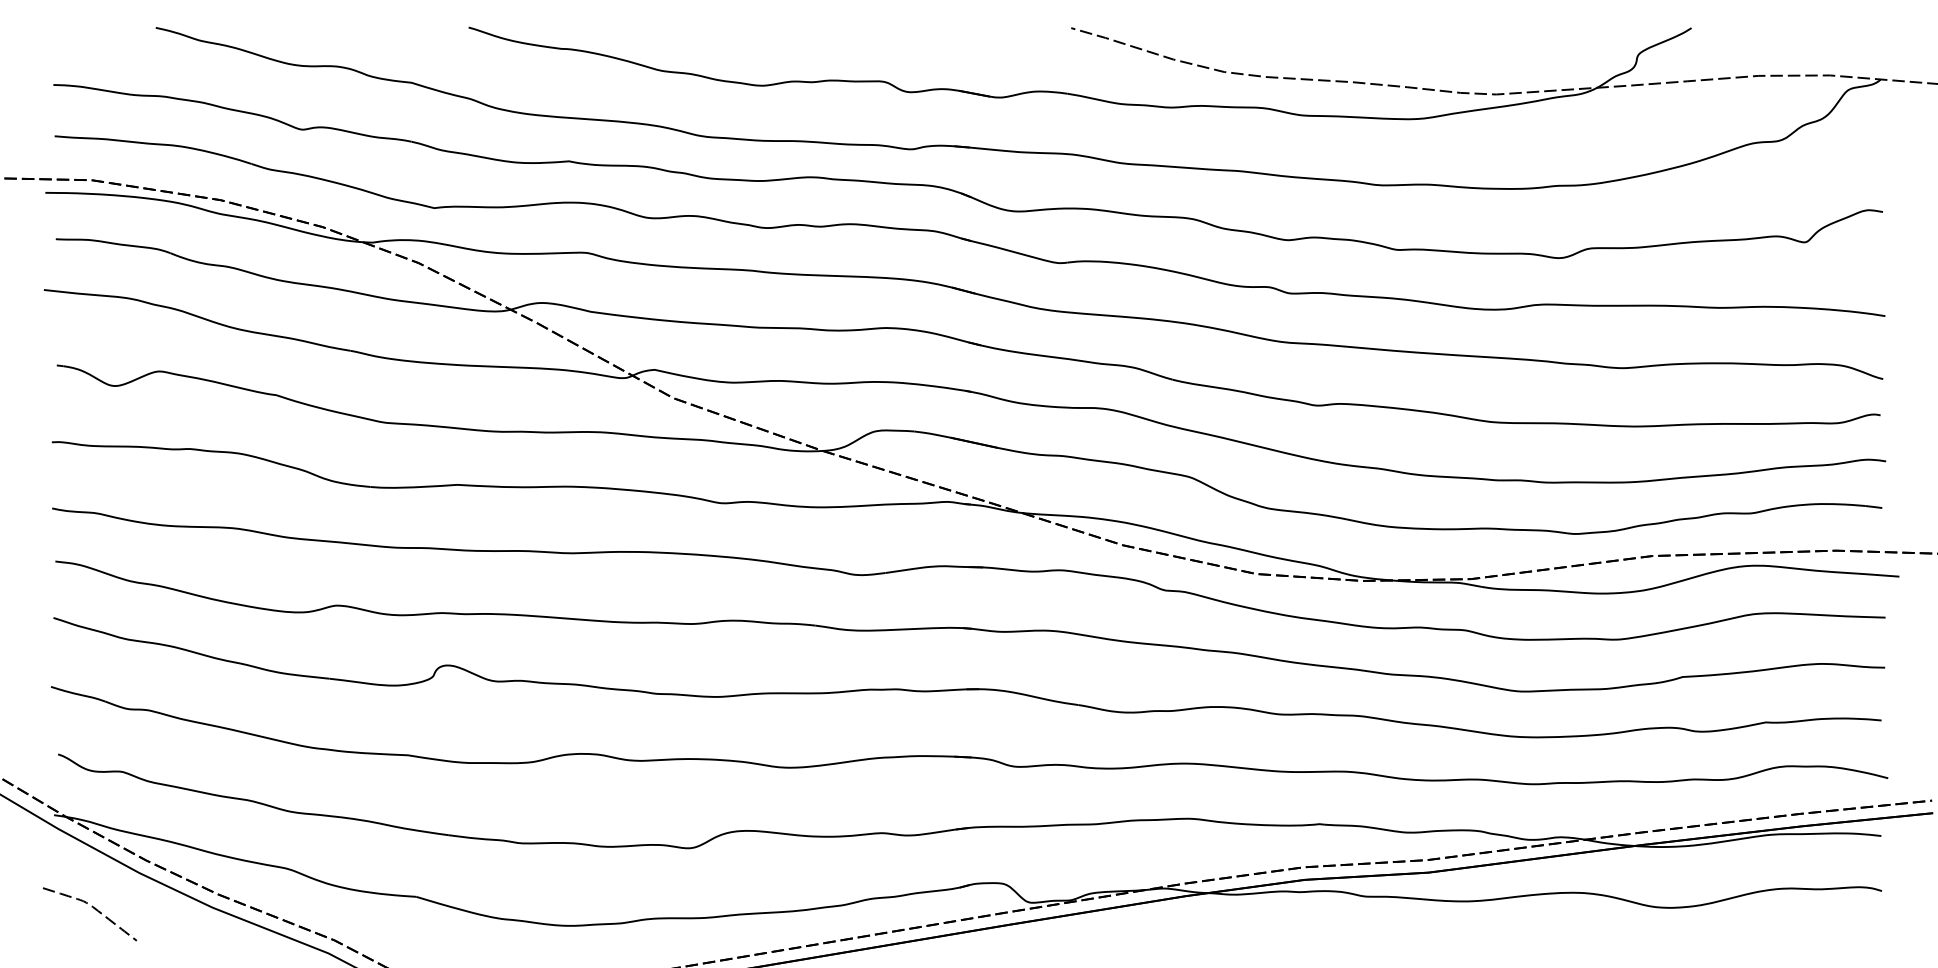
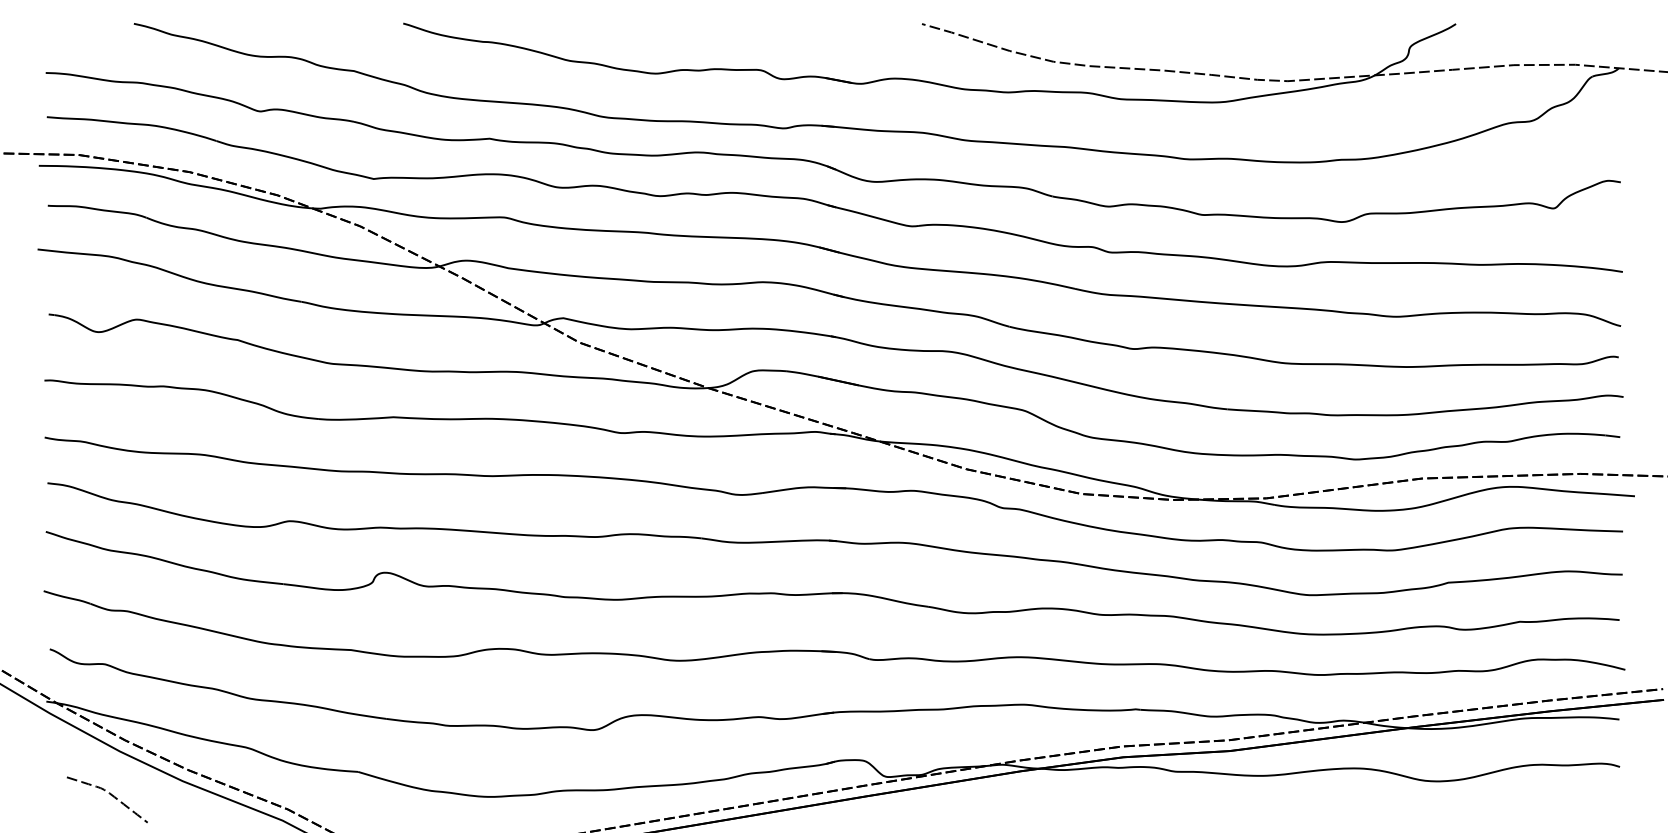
curve: (94, 909) -> (111, 795), moved

